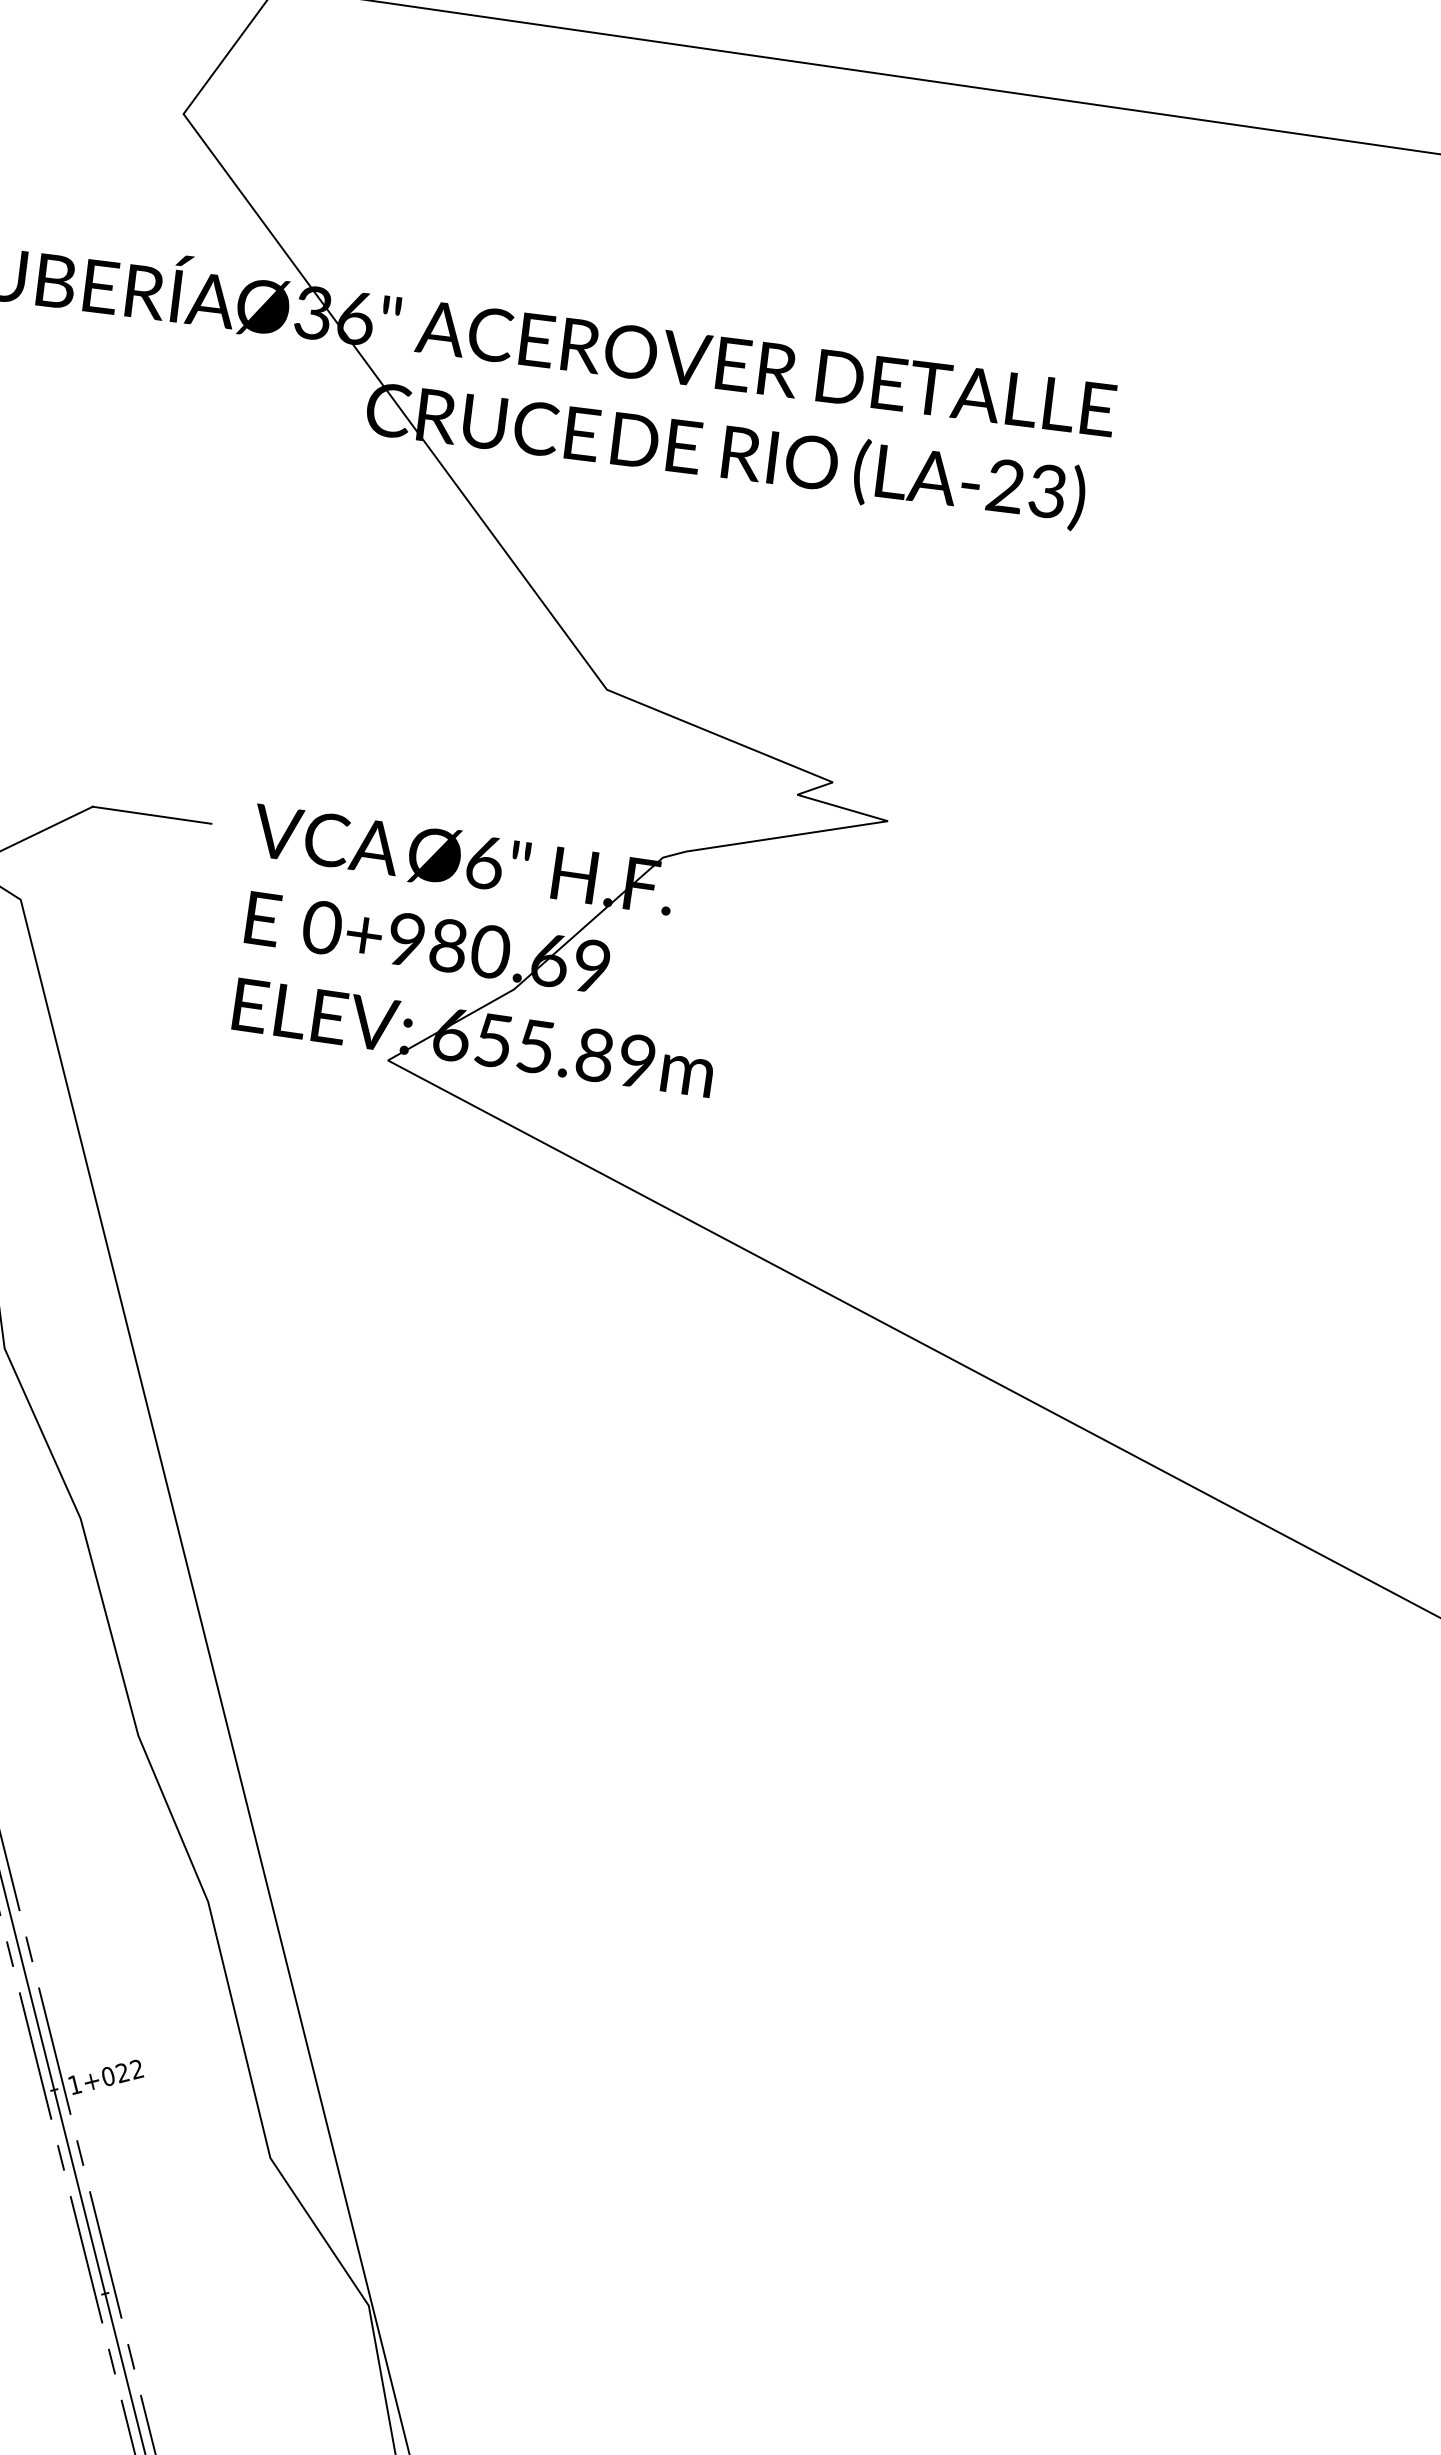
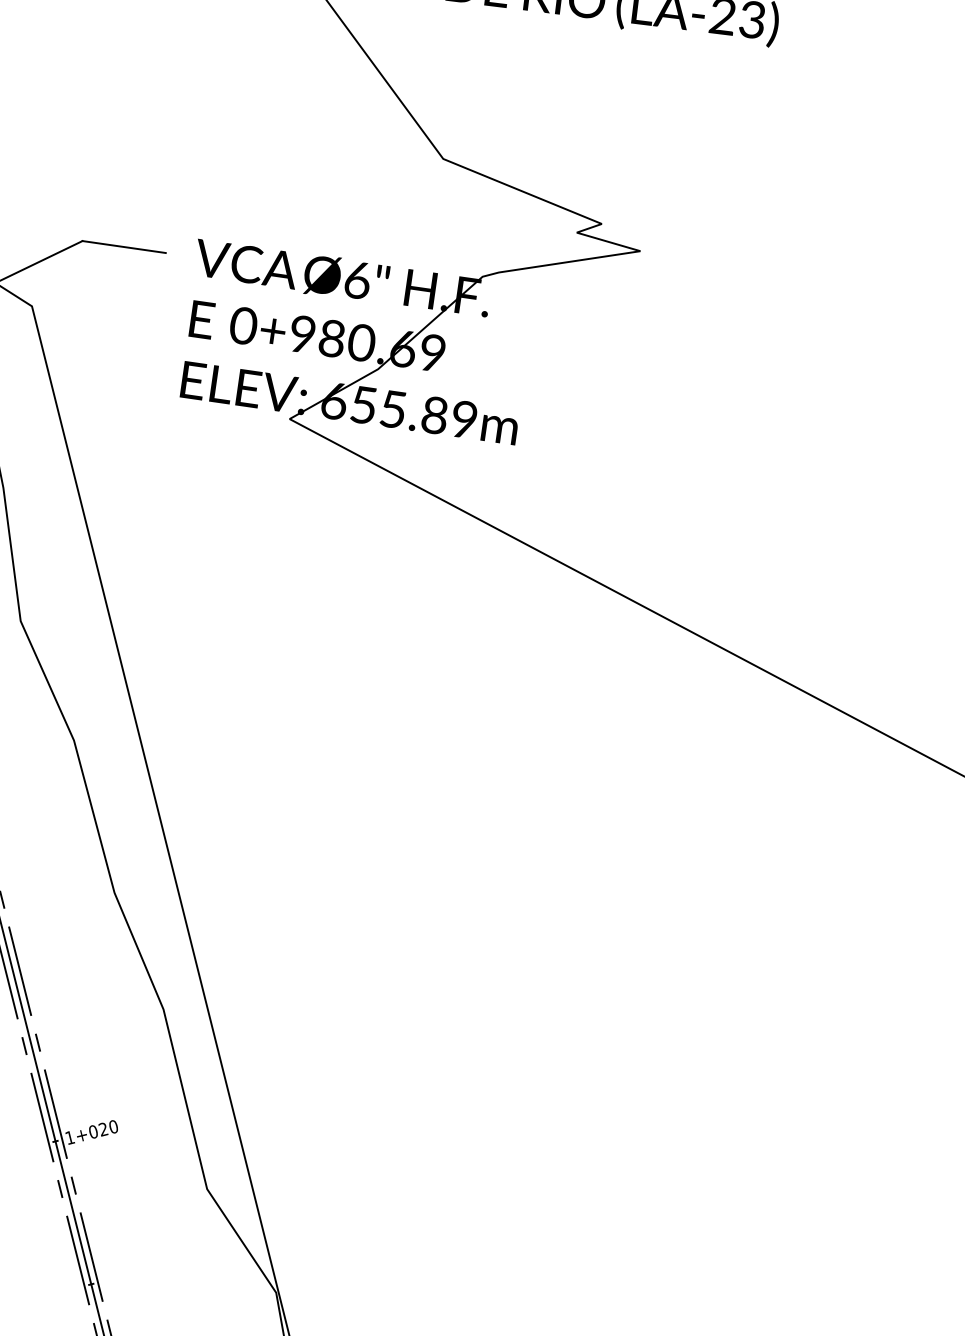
text: (136, 2069) -> (113, 1127), 1+022 -> 1+020

